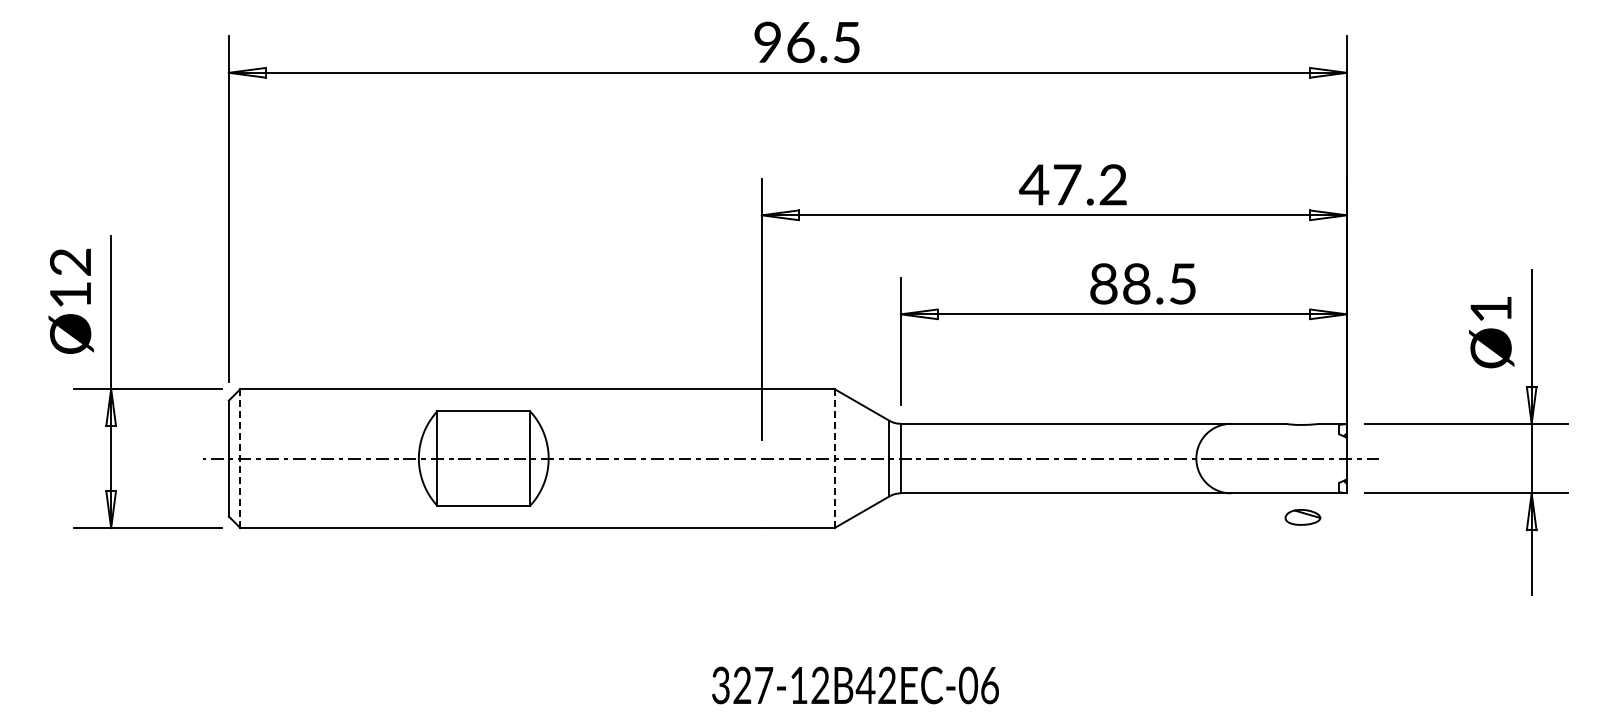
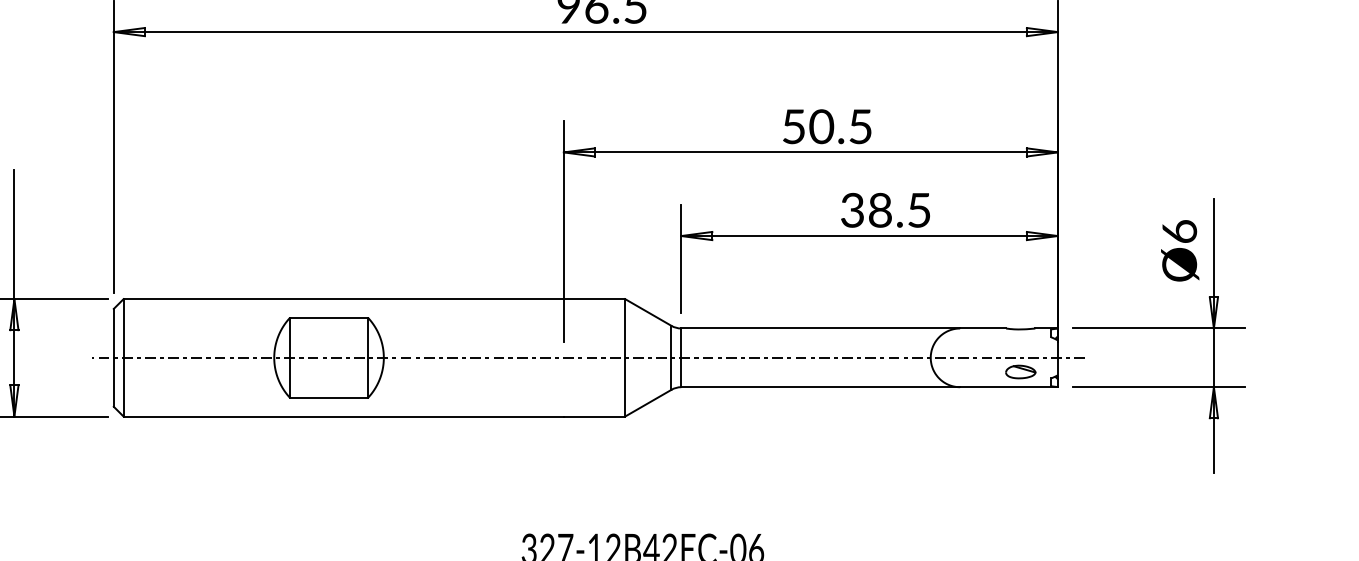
text: (1072, 184) -> (826, 126), 47.2 -> 50.5
text: (1103, 283) -> (852, 209), 88.5 -> 38.5
text: (1490, 308) -> (1179, 231), Ø1 -> Ø6
line: (240, 458) -> (123, 357), dashed -> solid
line: (834, 458) -> (625, 357), dashed -> solid
part: (1302, 517) -> (1020, 372), moved

